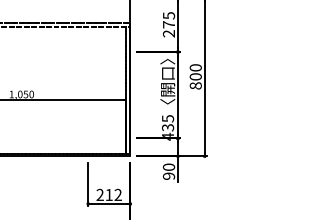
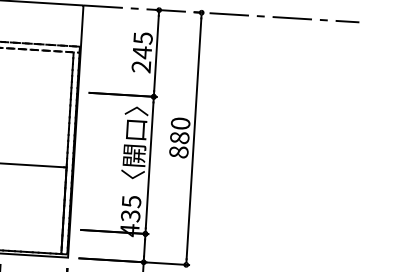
text: (168, 24) -> (141, 52), 275 -> 245
text: (195, 76) -> (179, 137), 800 -> 880

